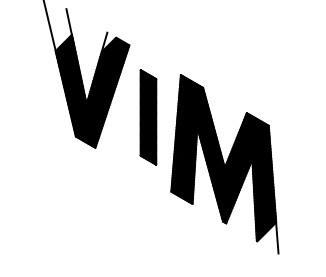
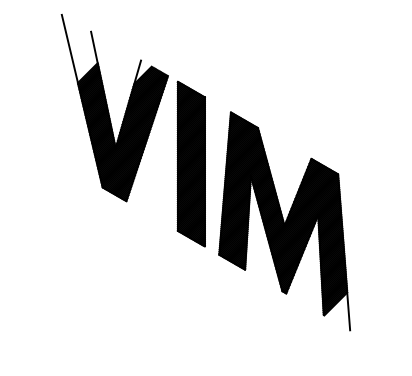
part: (147, 116) -> (190, 163), size x1.43

